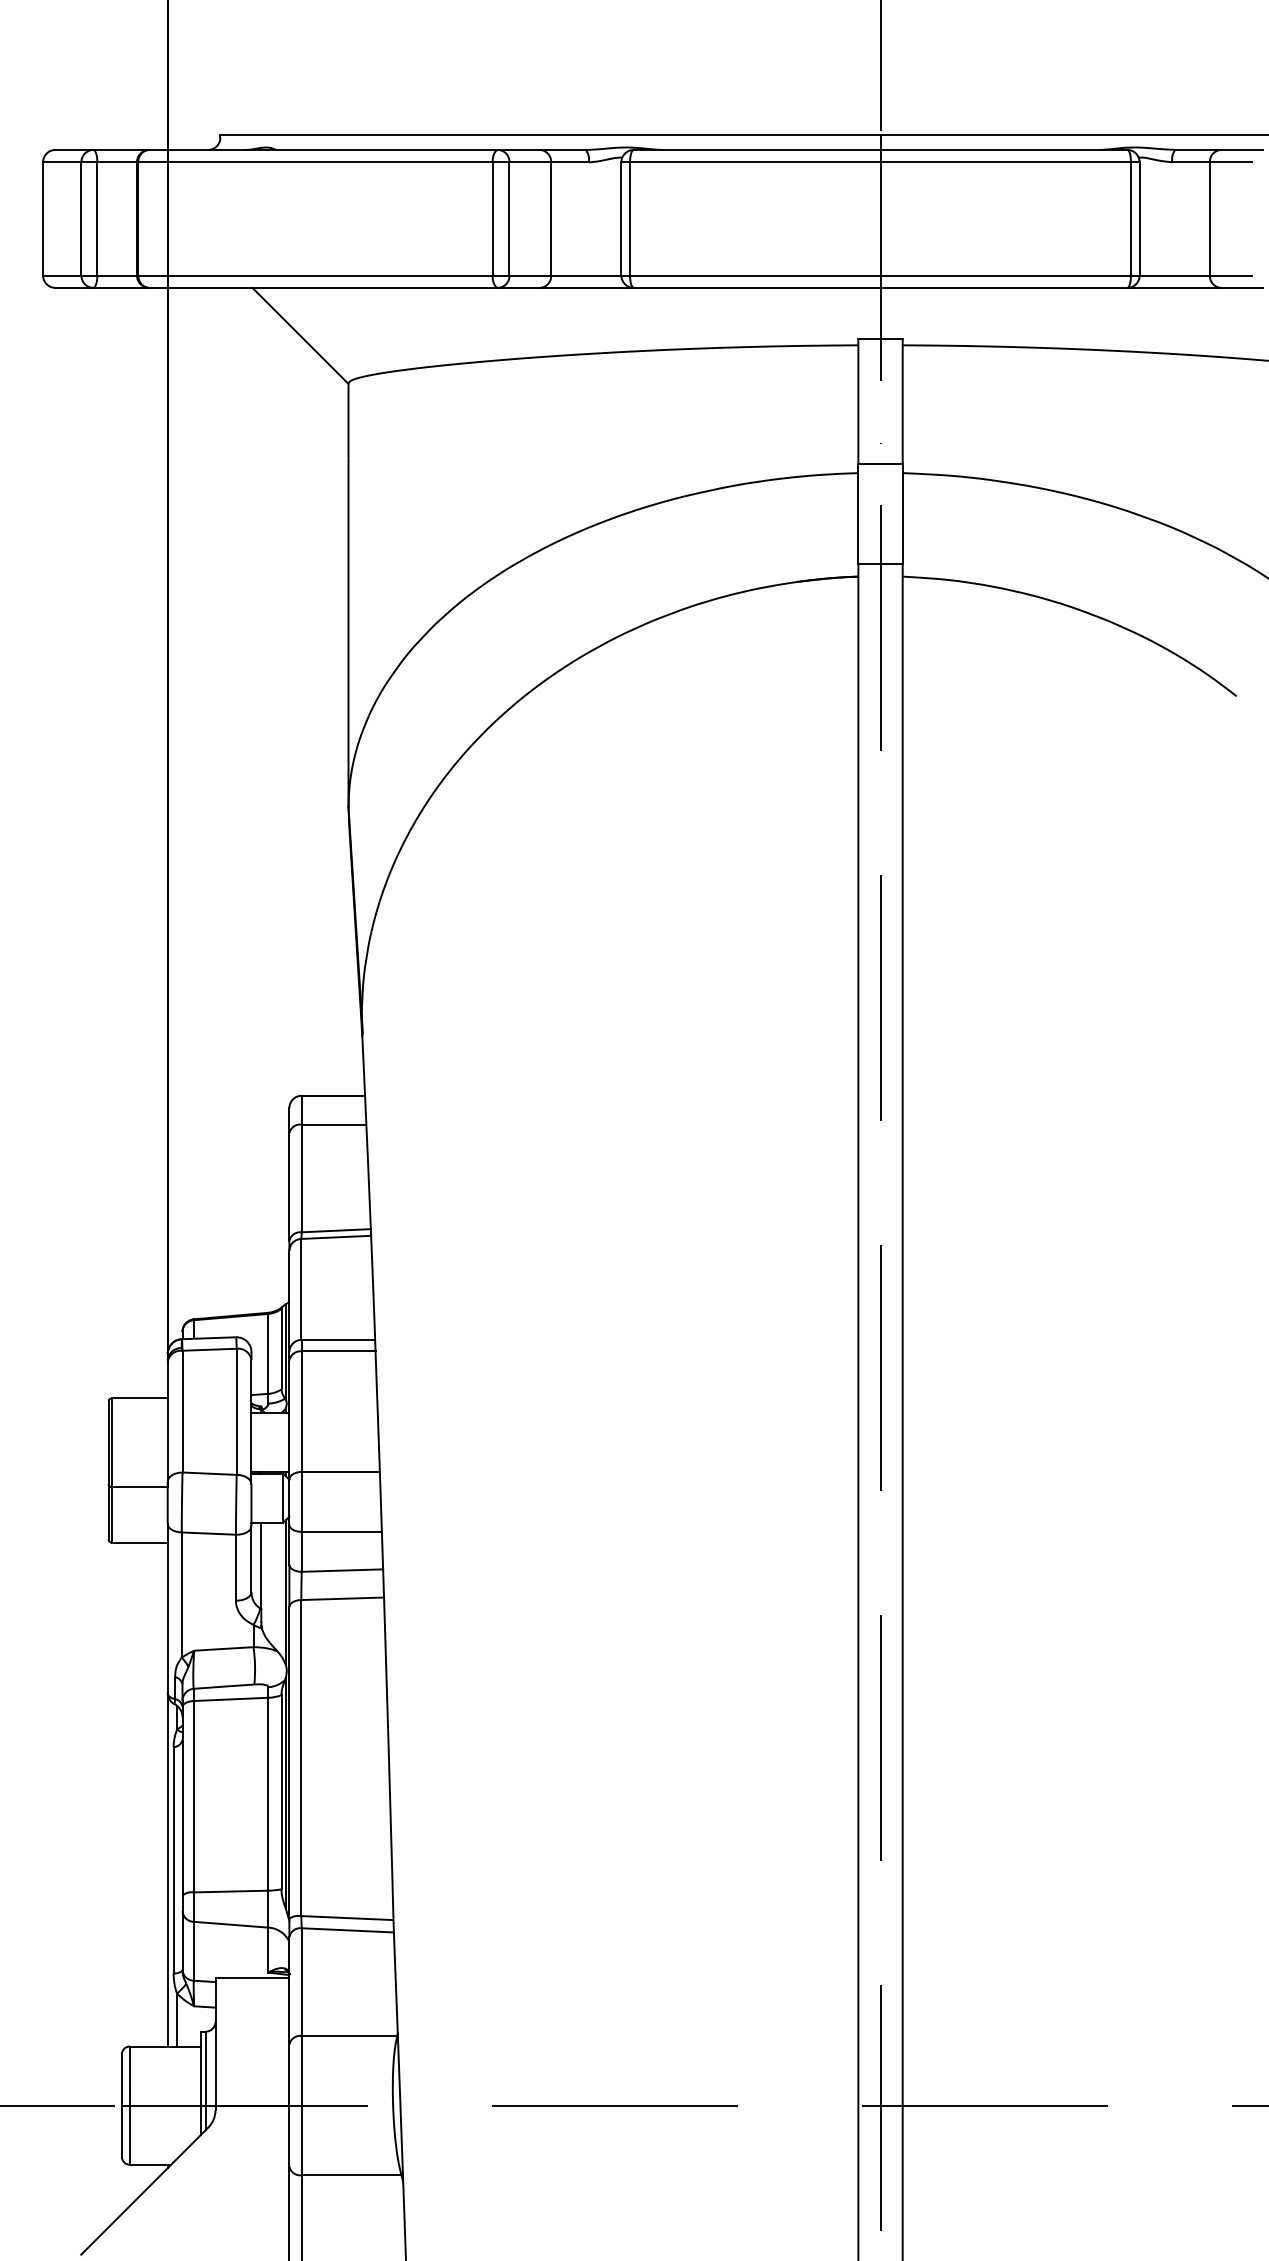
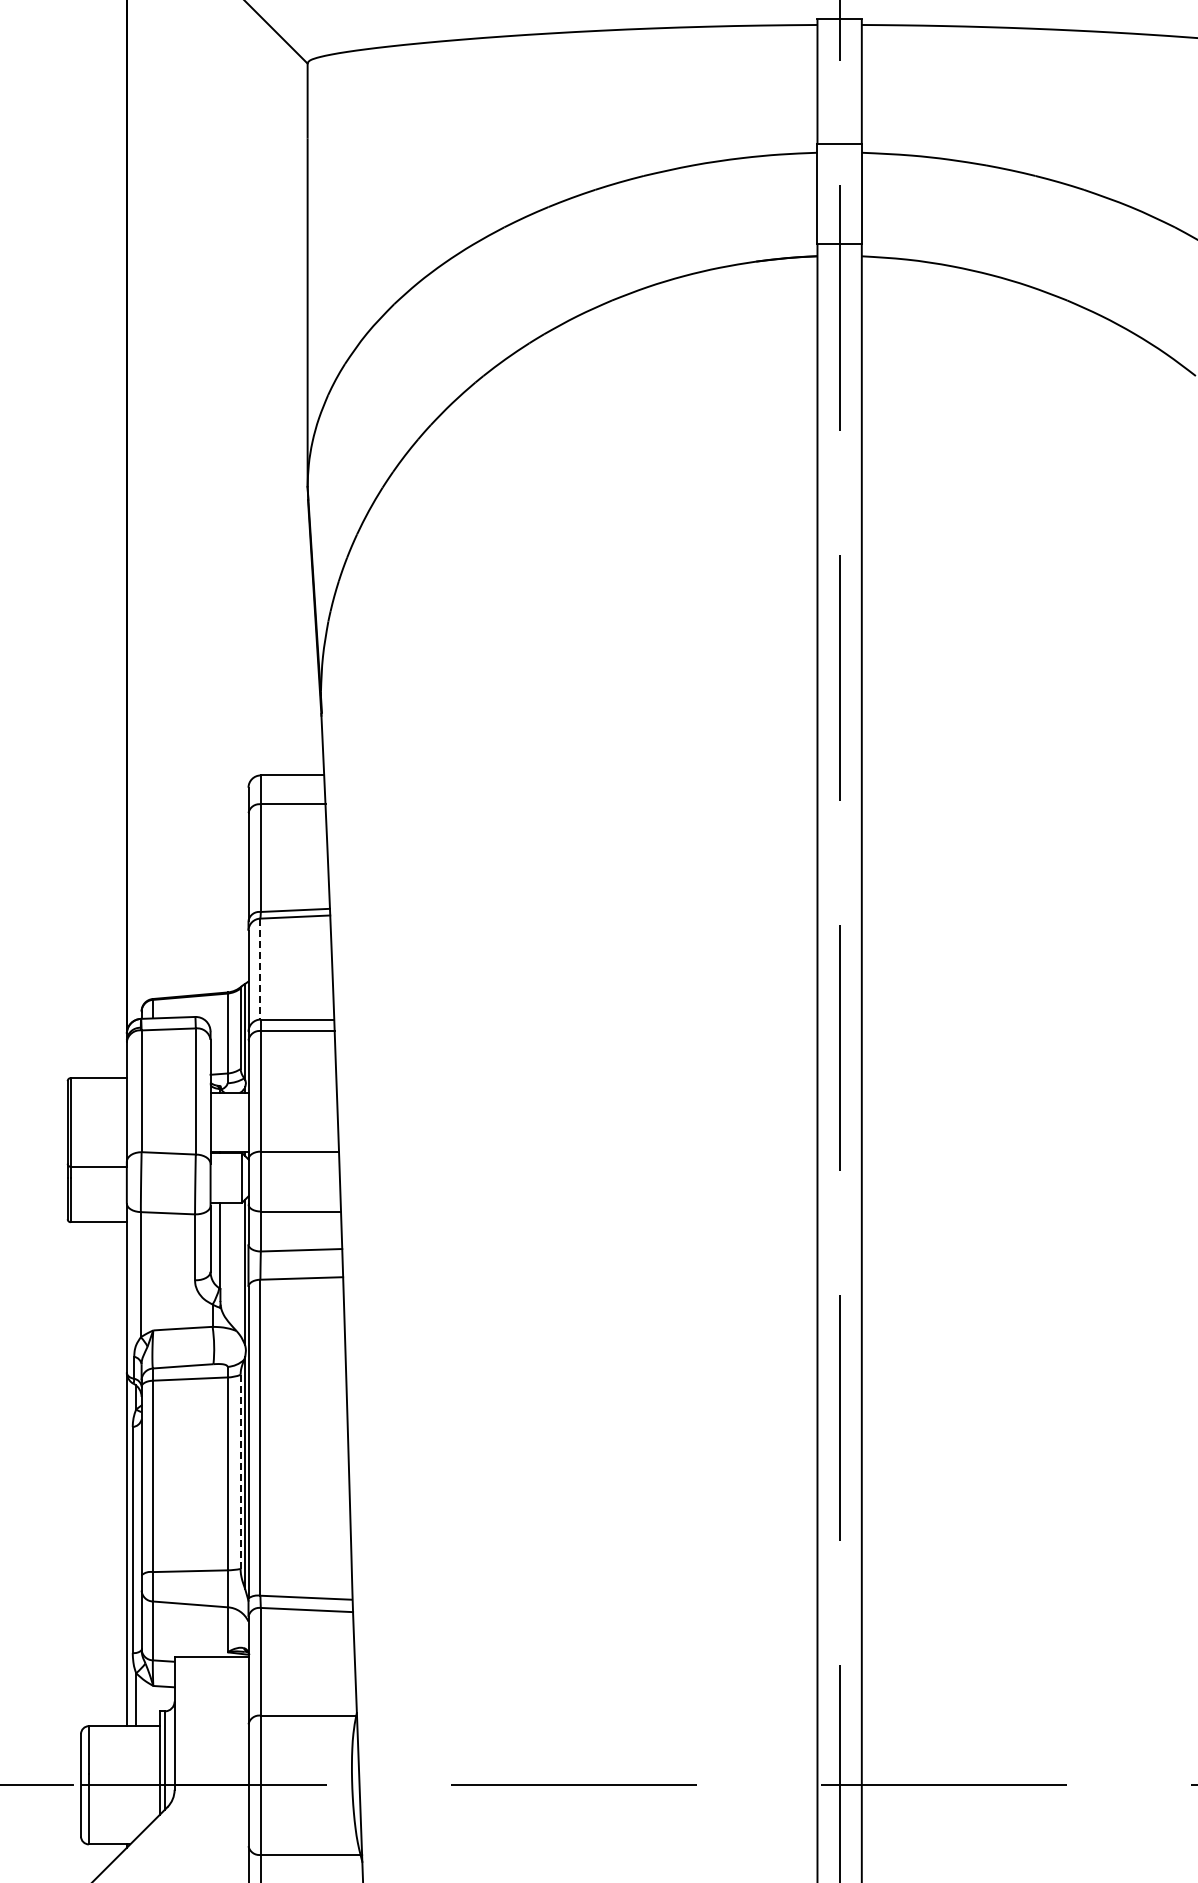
line: (301, 1289) -> (260, 969), solid -> dashed
line: (281, 1791) -> (240, 1471), solid -> dashed

